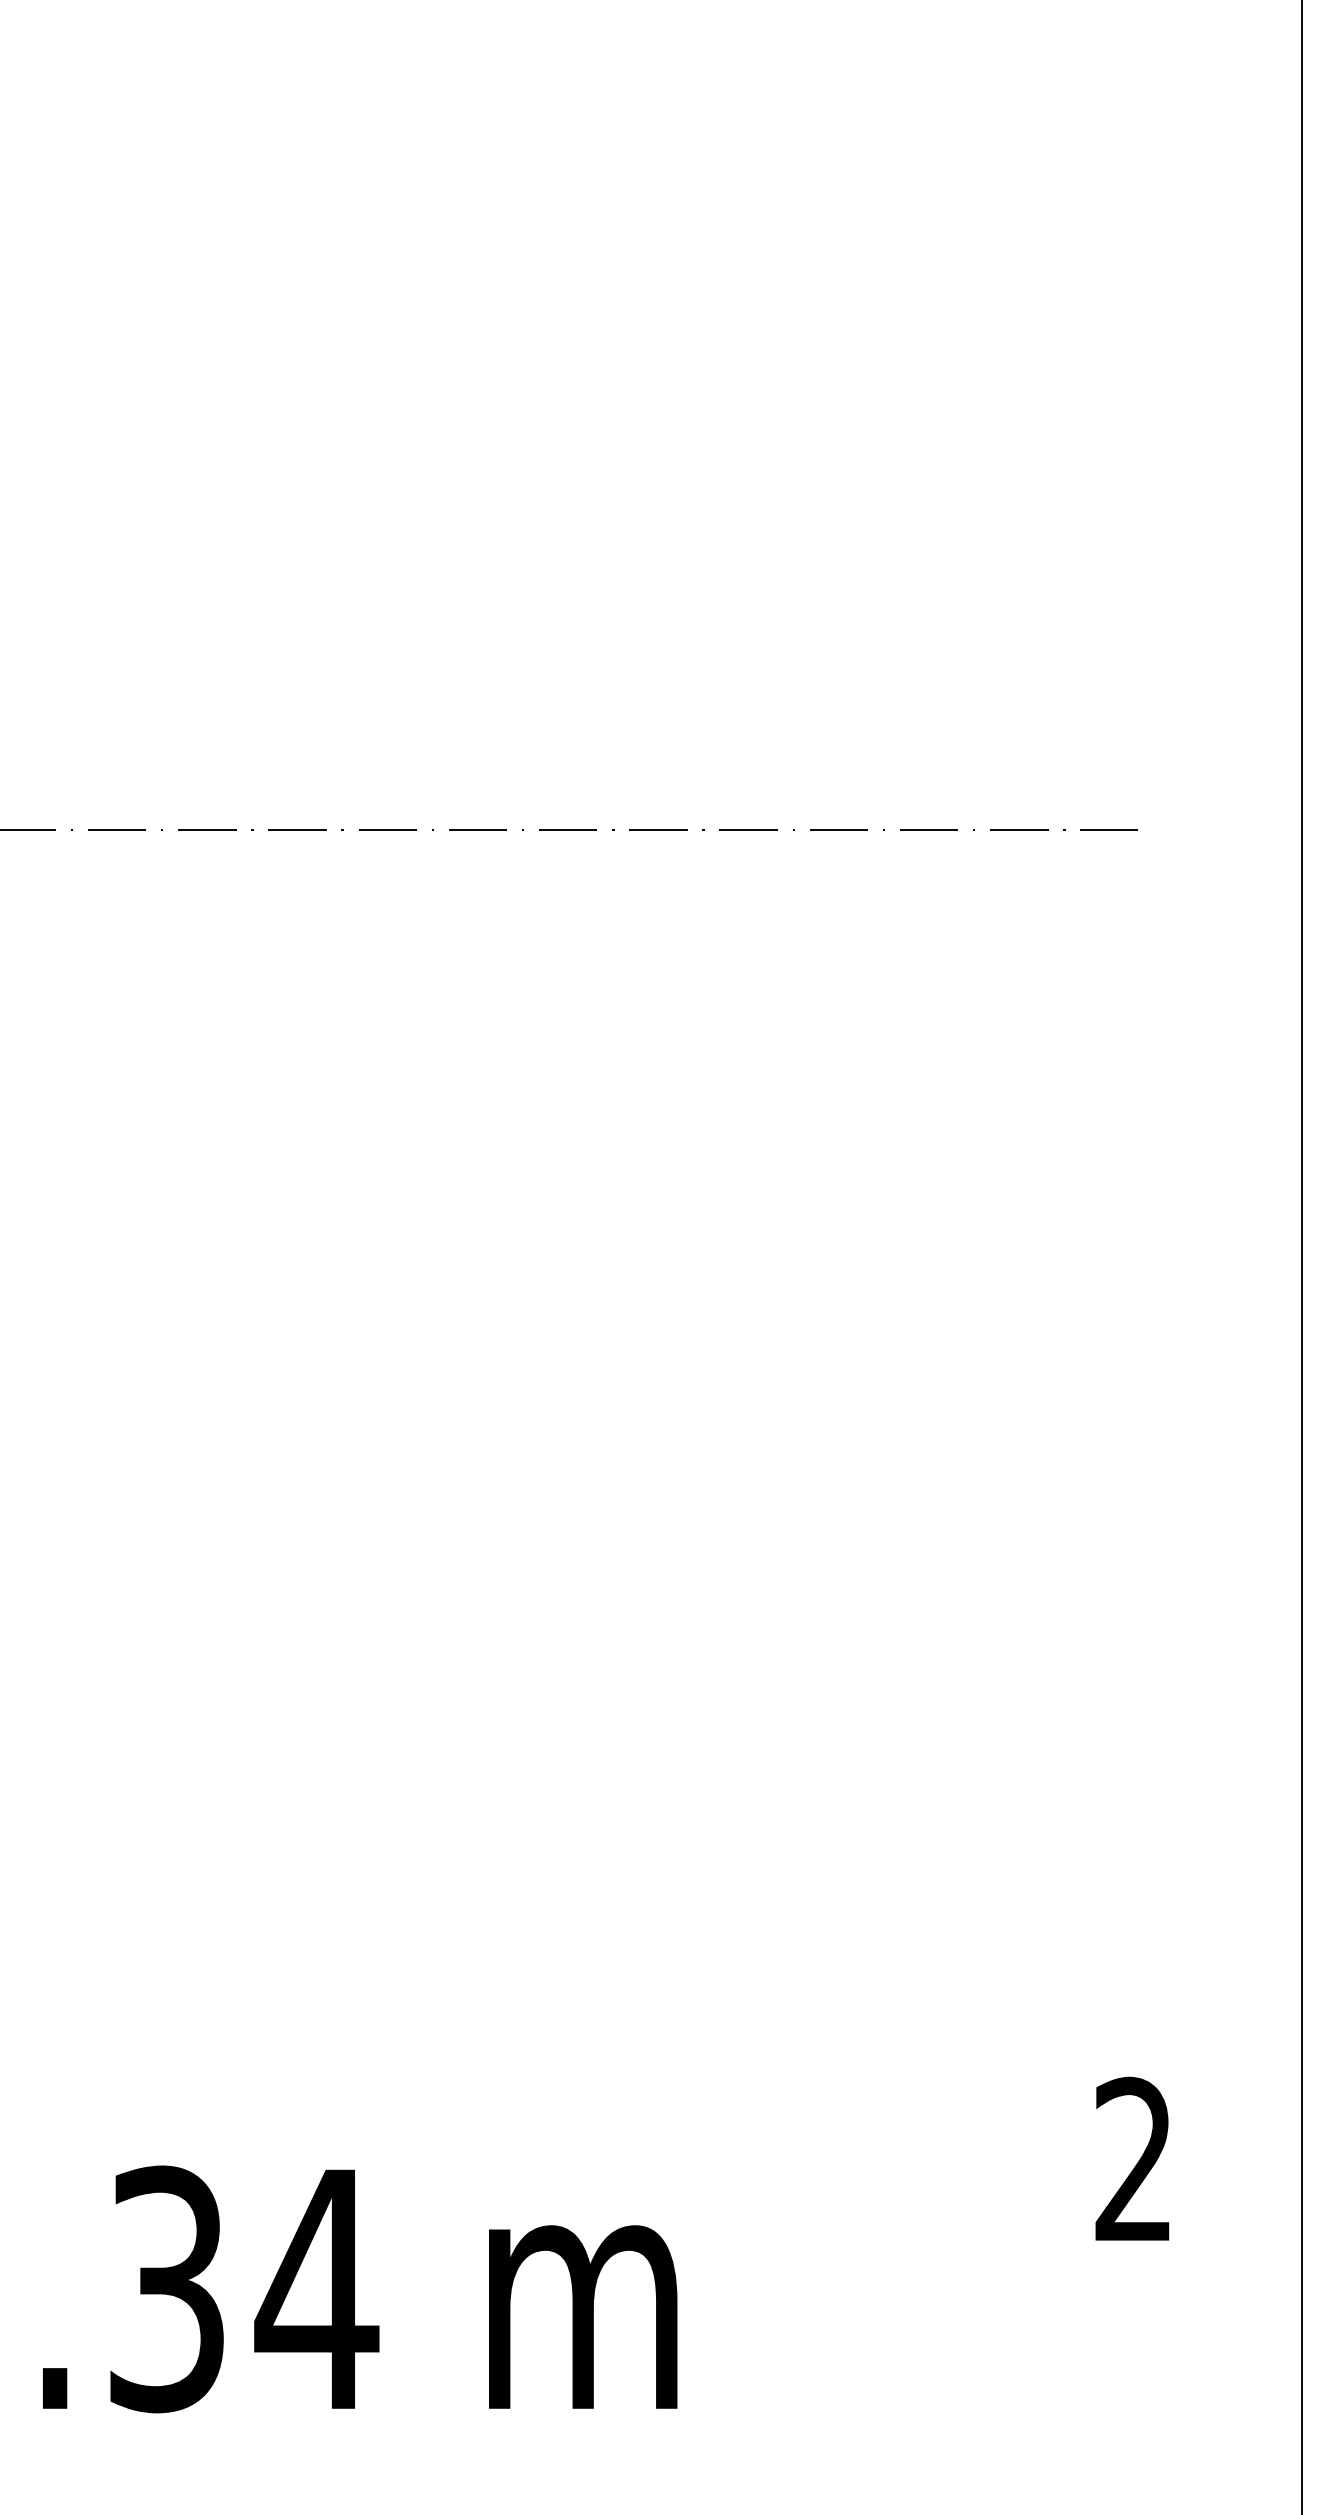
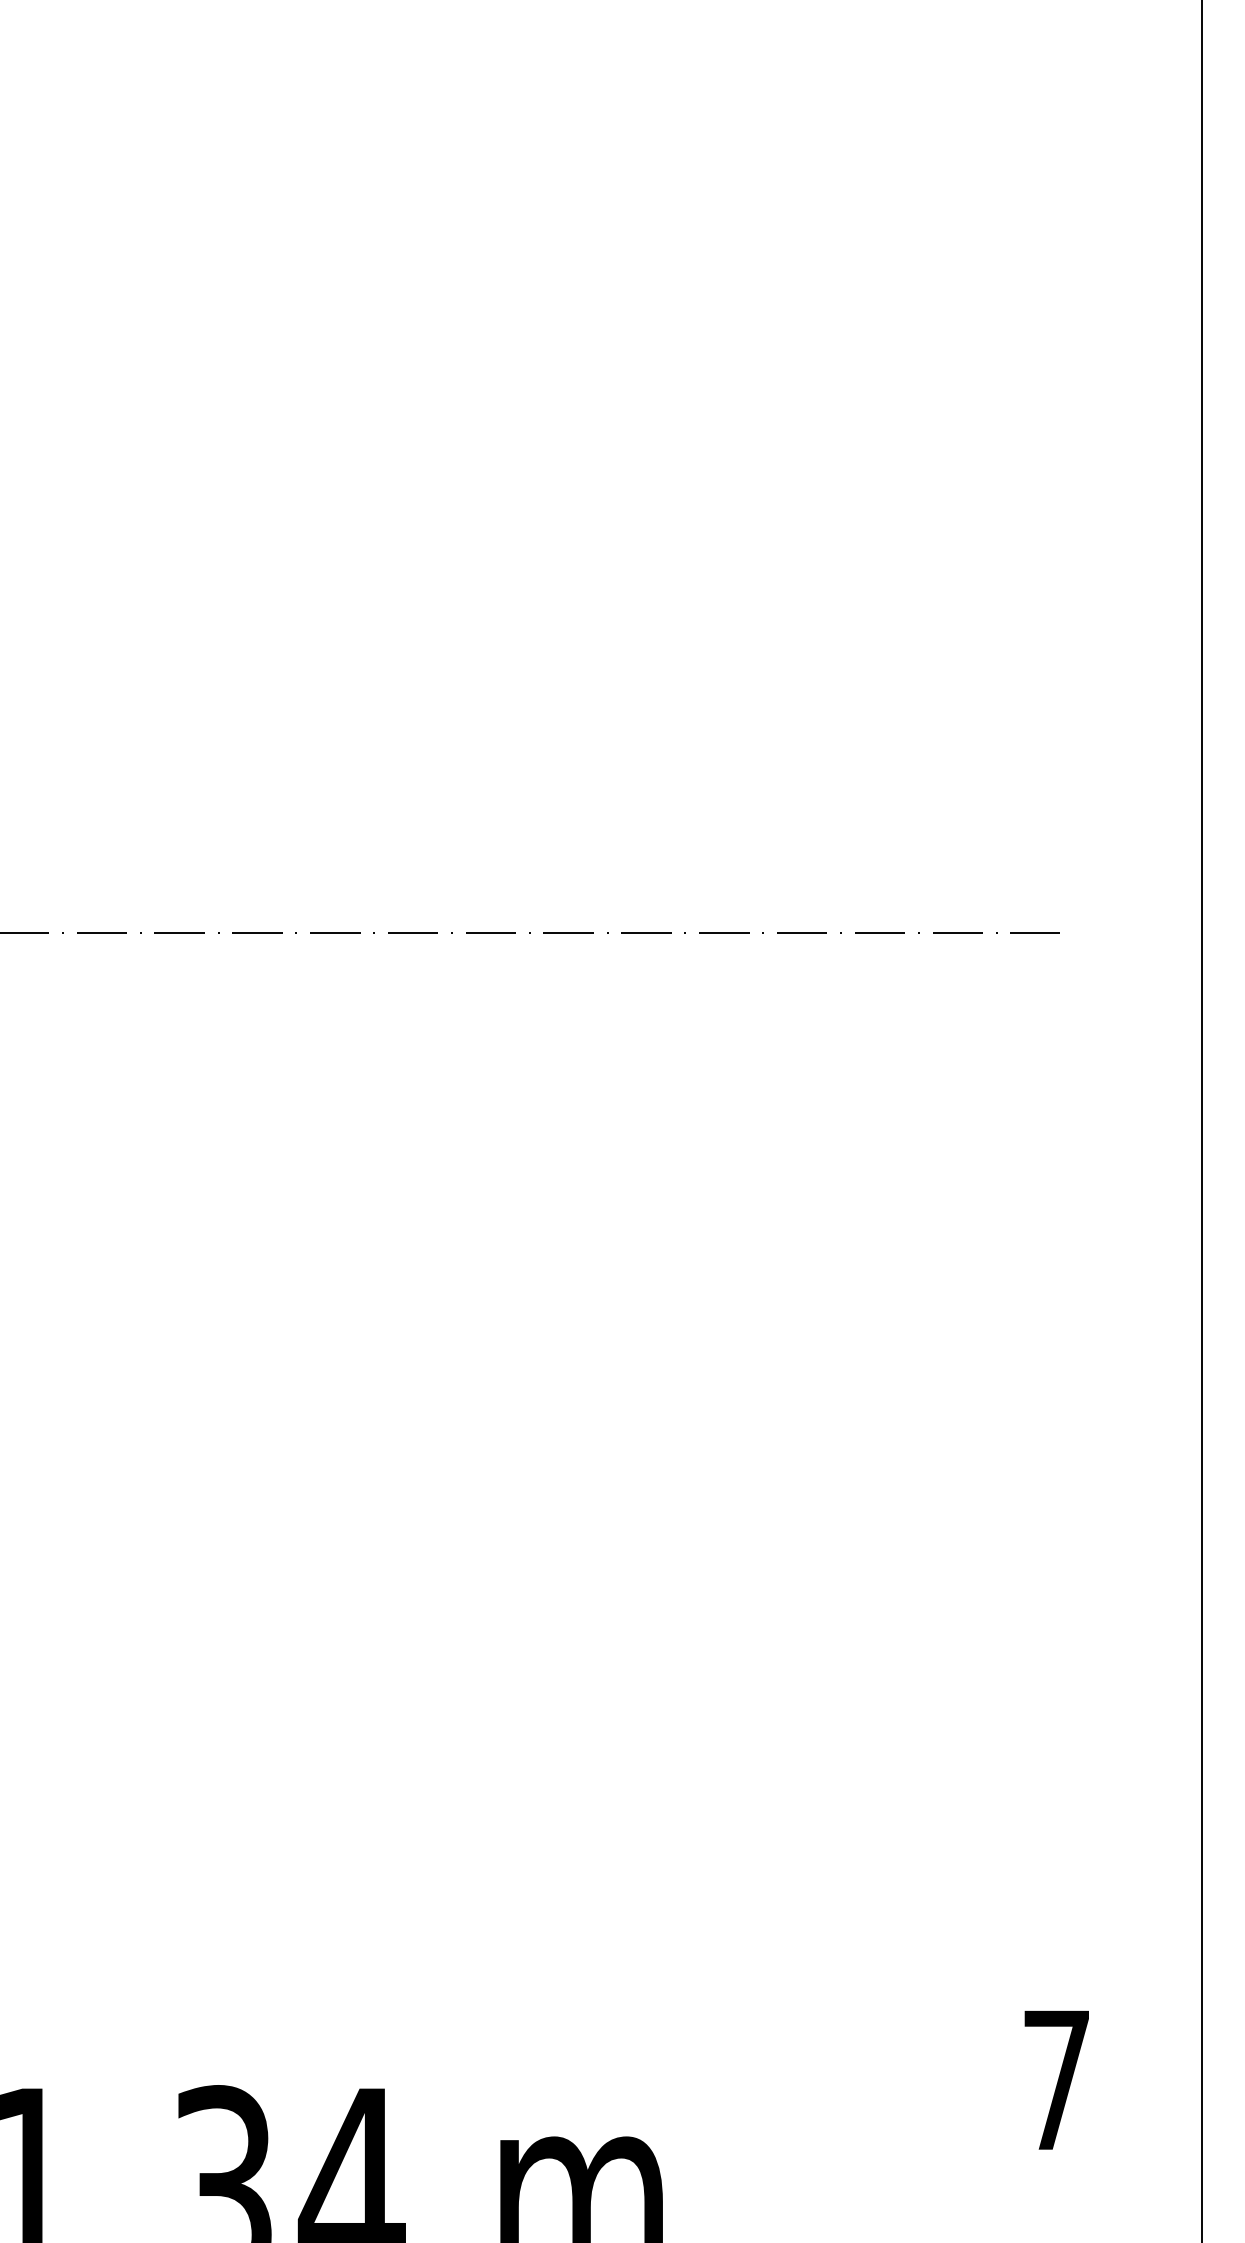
text: (1132, 2158) -> (1055, 2078), 2 -> 7

